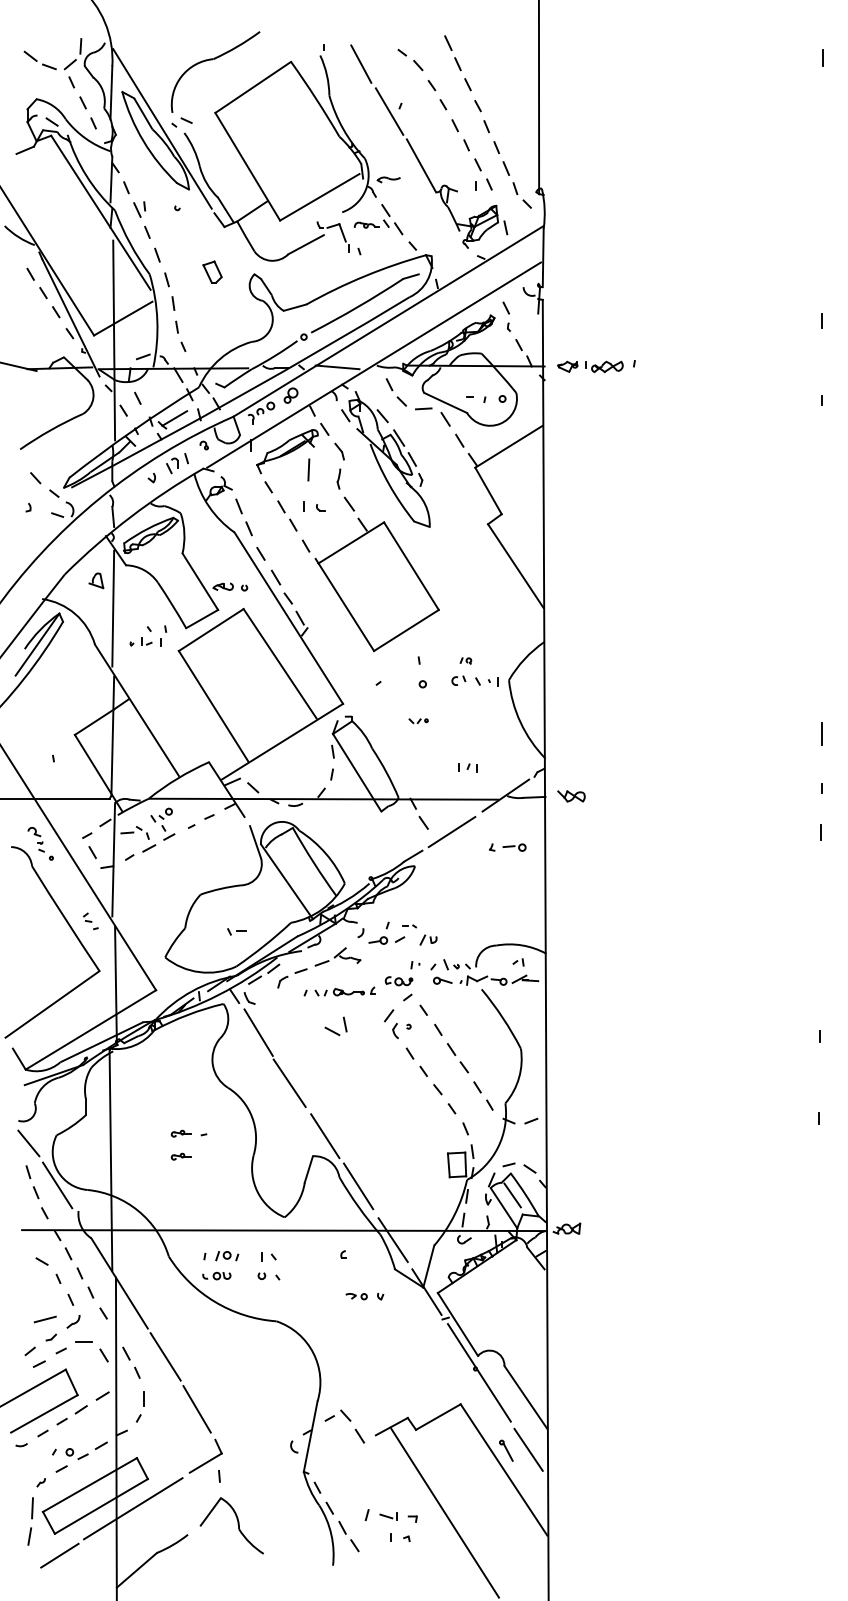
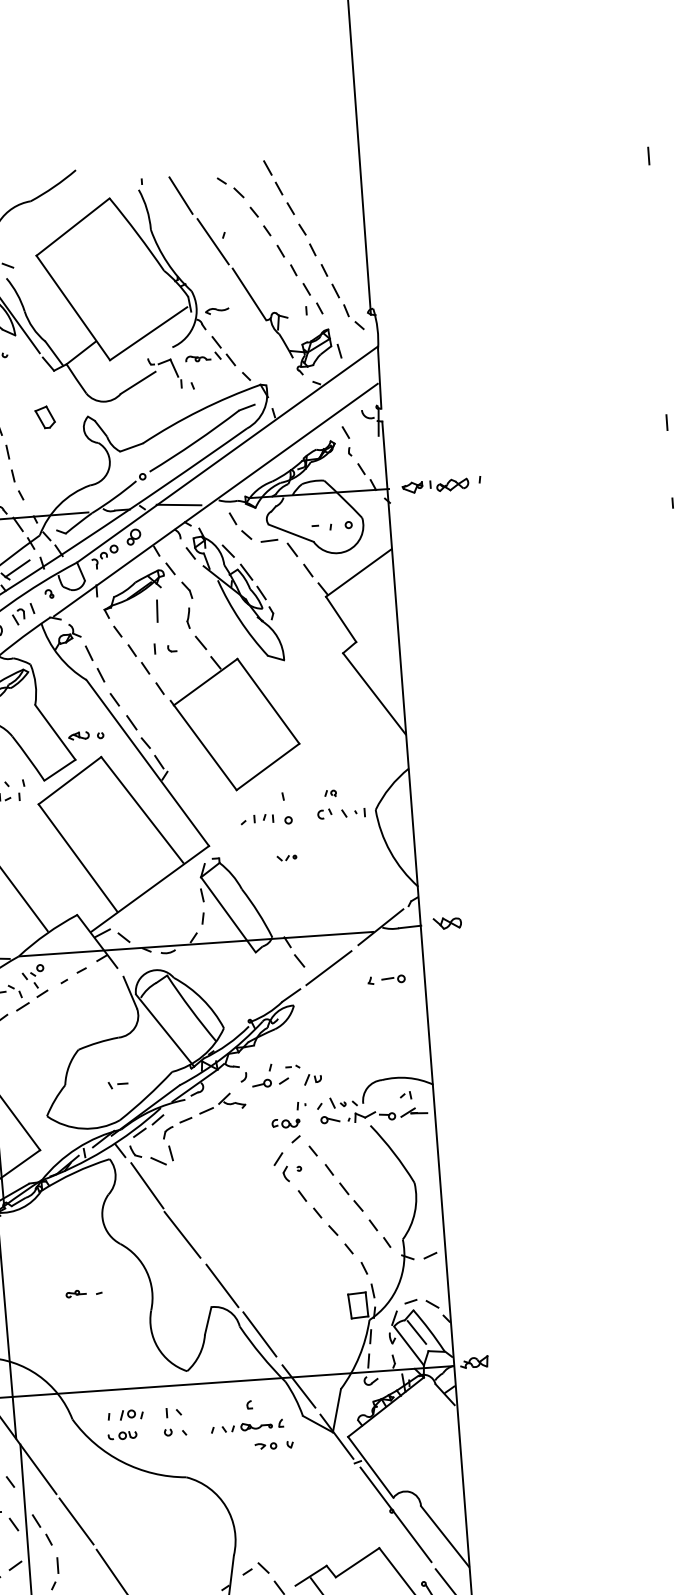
part: (467, 767) -> (263, 818), moved
part: (339, 991) -> (247, 1426), moved
part: (335, 1026) -> (161, 1156), moved
part: (180, 1156) -> (77, 1317), removed

